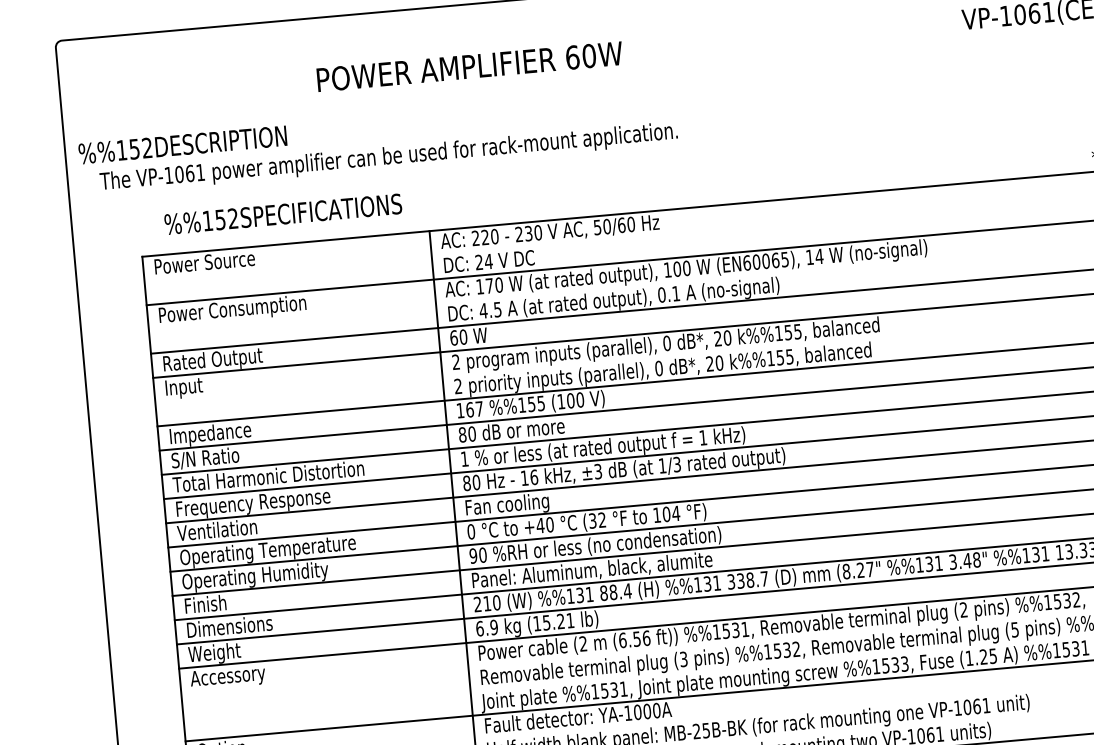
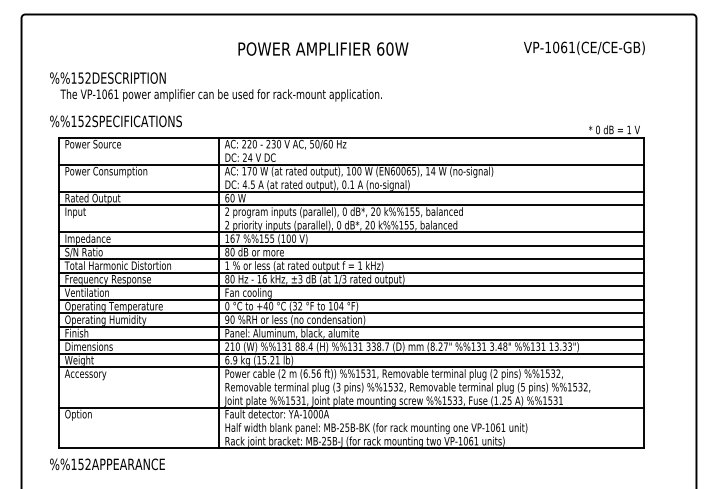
text: (469, 65) -> (323, 48), moved
text: (377, 142) -> (215, 86), moved
text: (282, 214) -> (115, 121), moved

